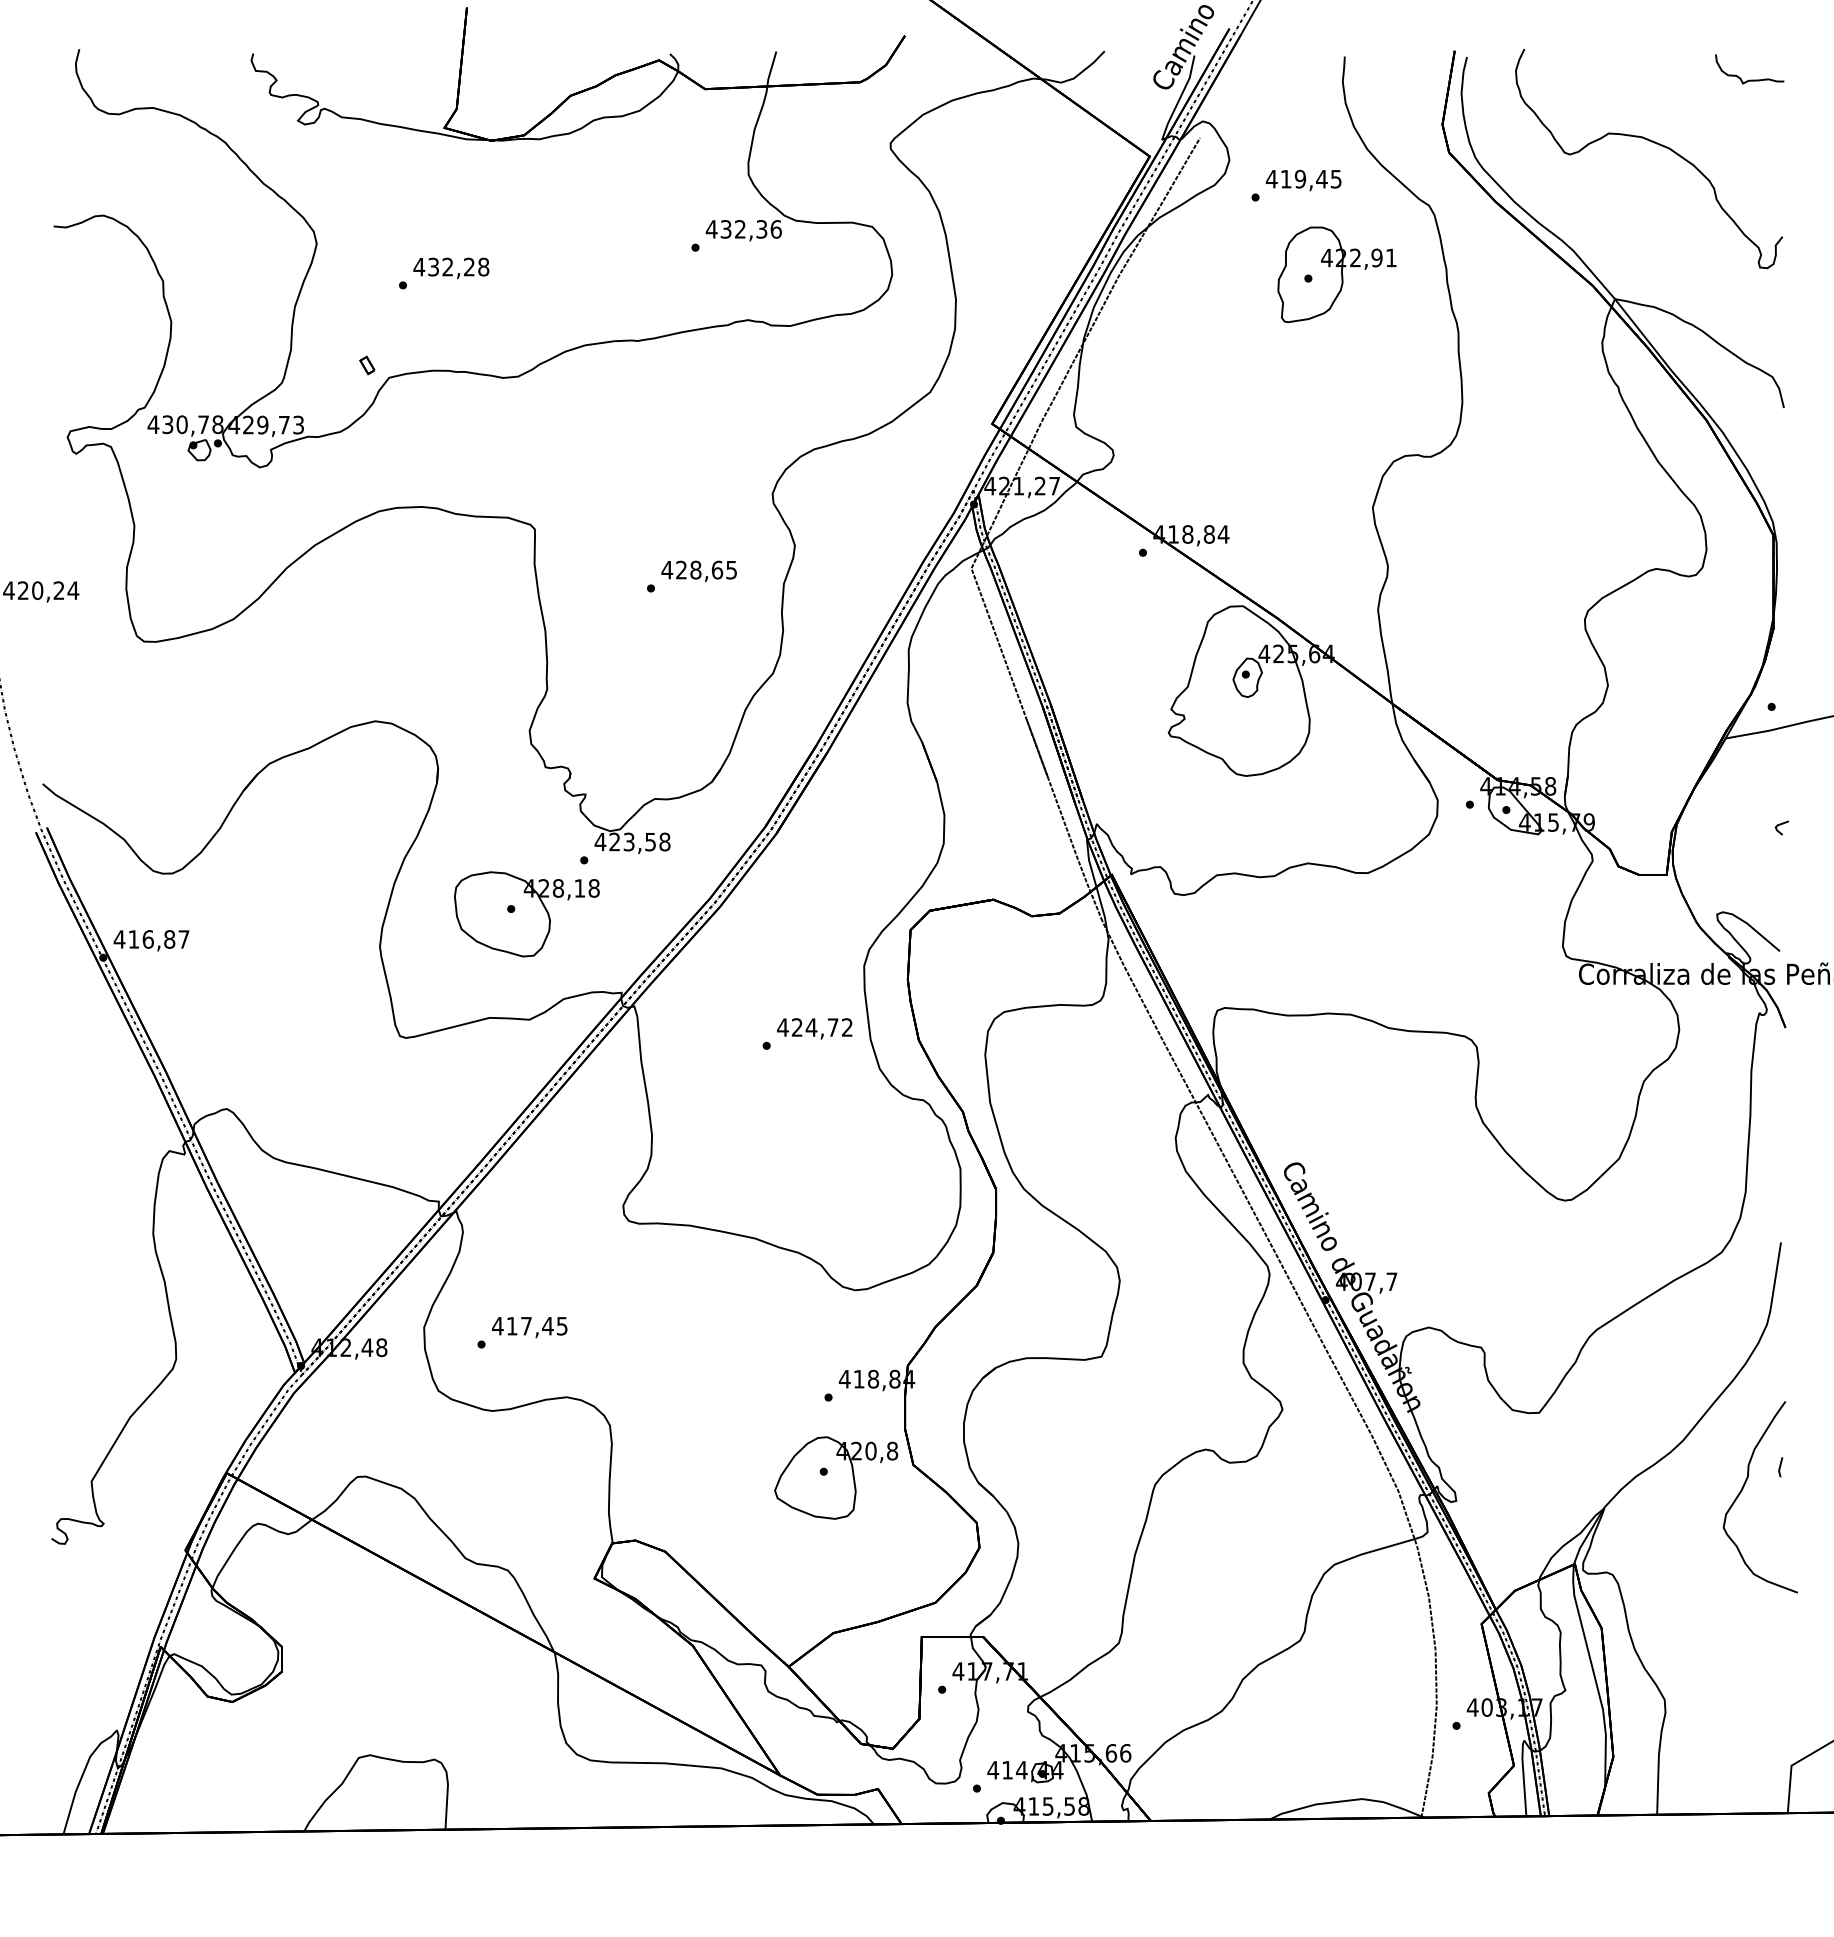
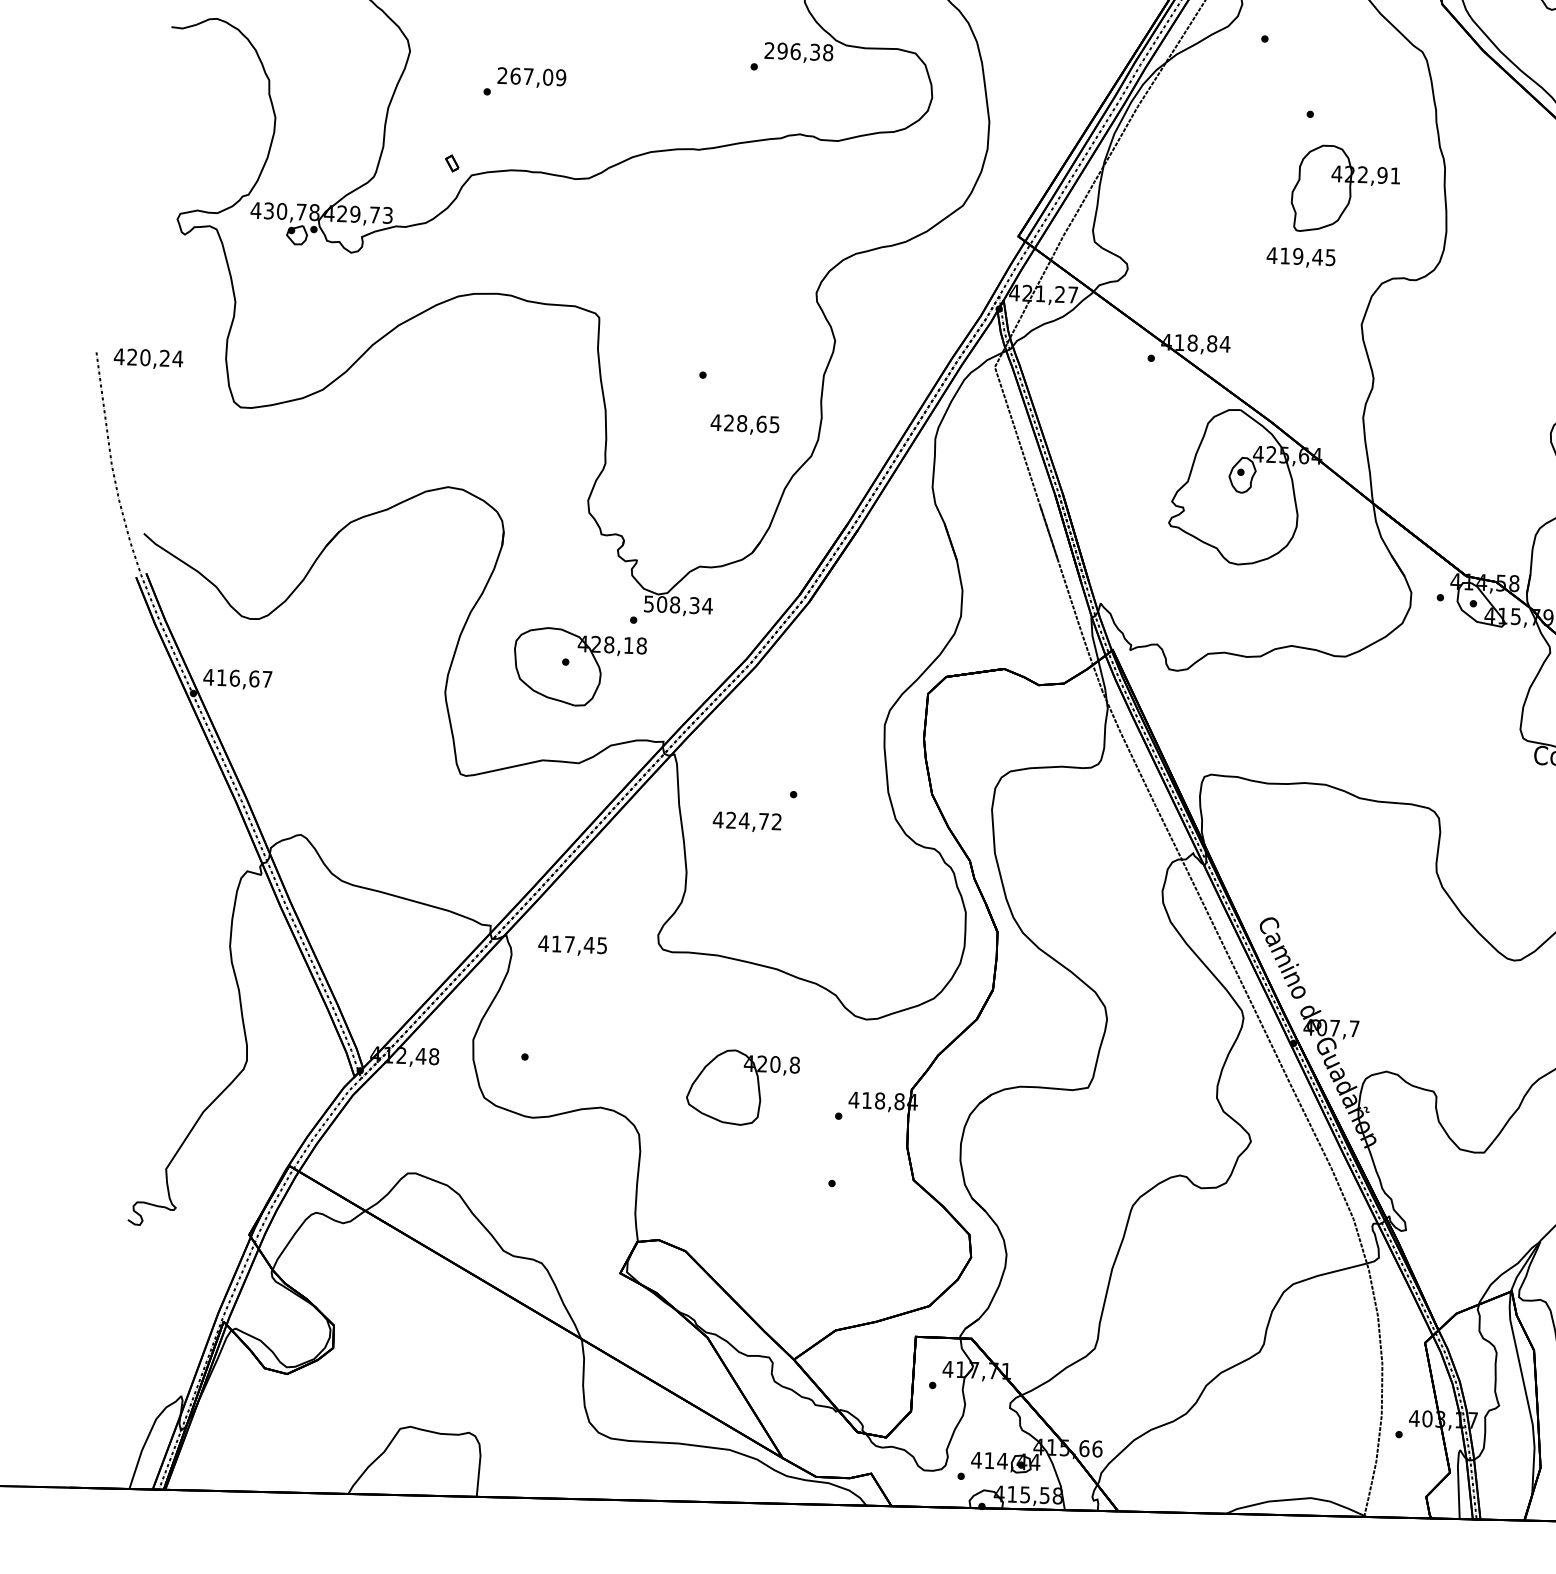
text: (1303, 180) -> (1300, 257), moved
text: (743, 229) -> (798, 51), 432,36 -> 296,38
text: (451, 266) -> (531, 76), 432,28 -> 267,09
part: (1336, 274) -> (1345, 189), moved
text: (698, 571) -> (744, 424), moved
text: (632, 841) -> (678, 604), 423,58 -> 508,34
text: (169, 939) -> (254, 678), 416,87 -> 416,67
text: (814, 1028) -> (747, 821), moved
text: (529, 1327) -> (572, 945), moved
part: (836, 1477) -> (743, 1087), moved

